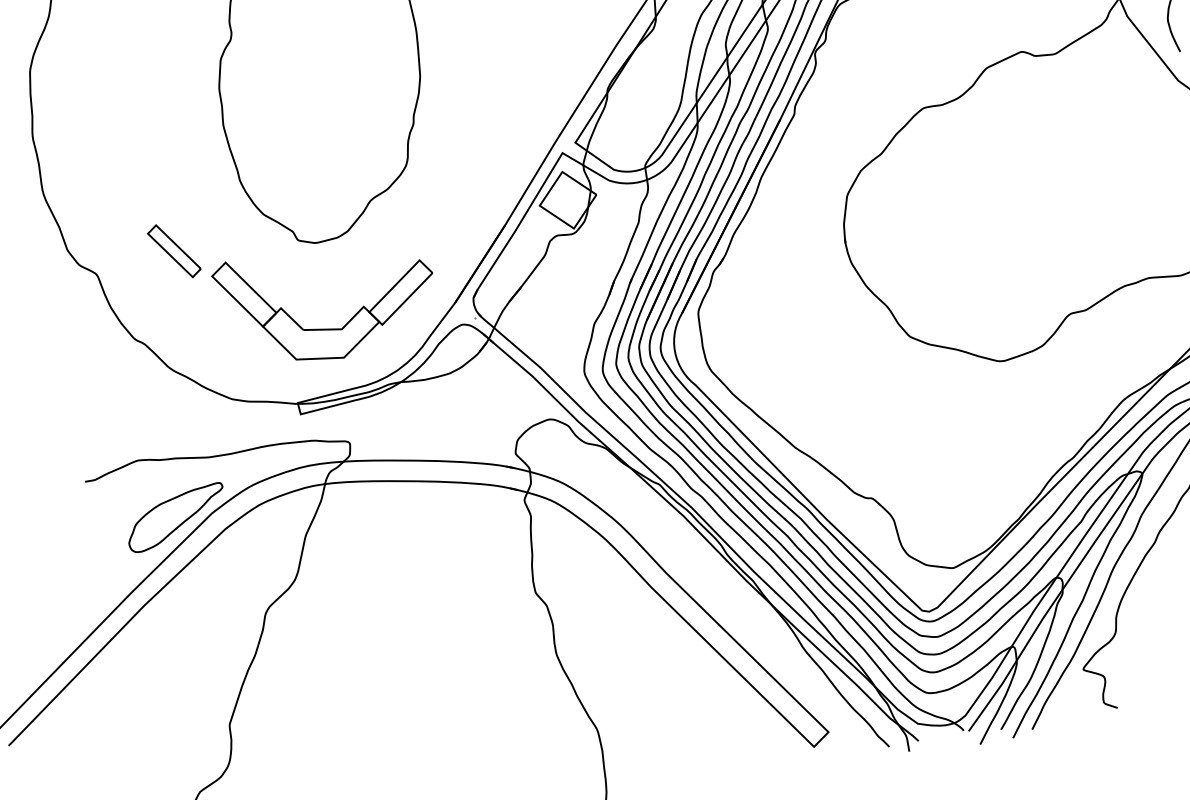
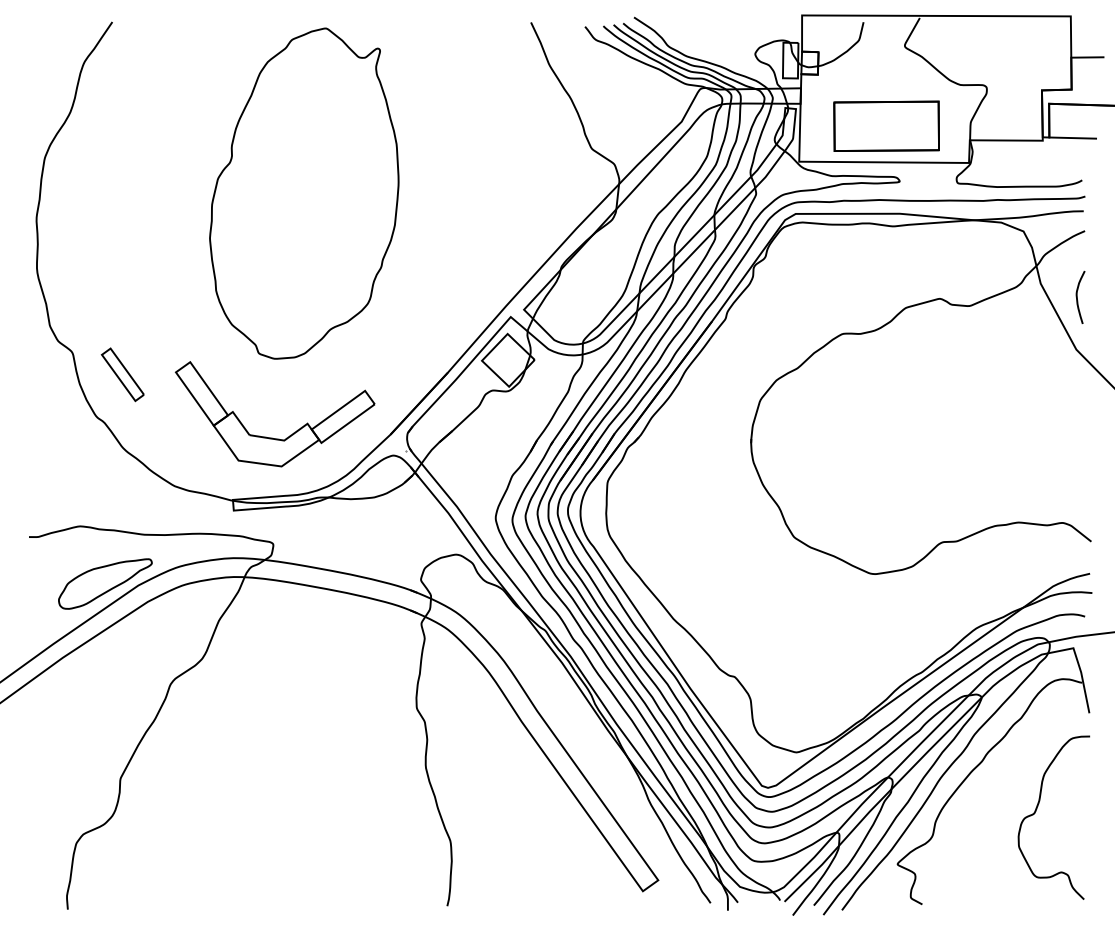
part: (173, 251) -> (122, 374), moved

